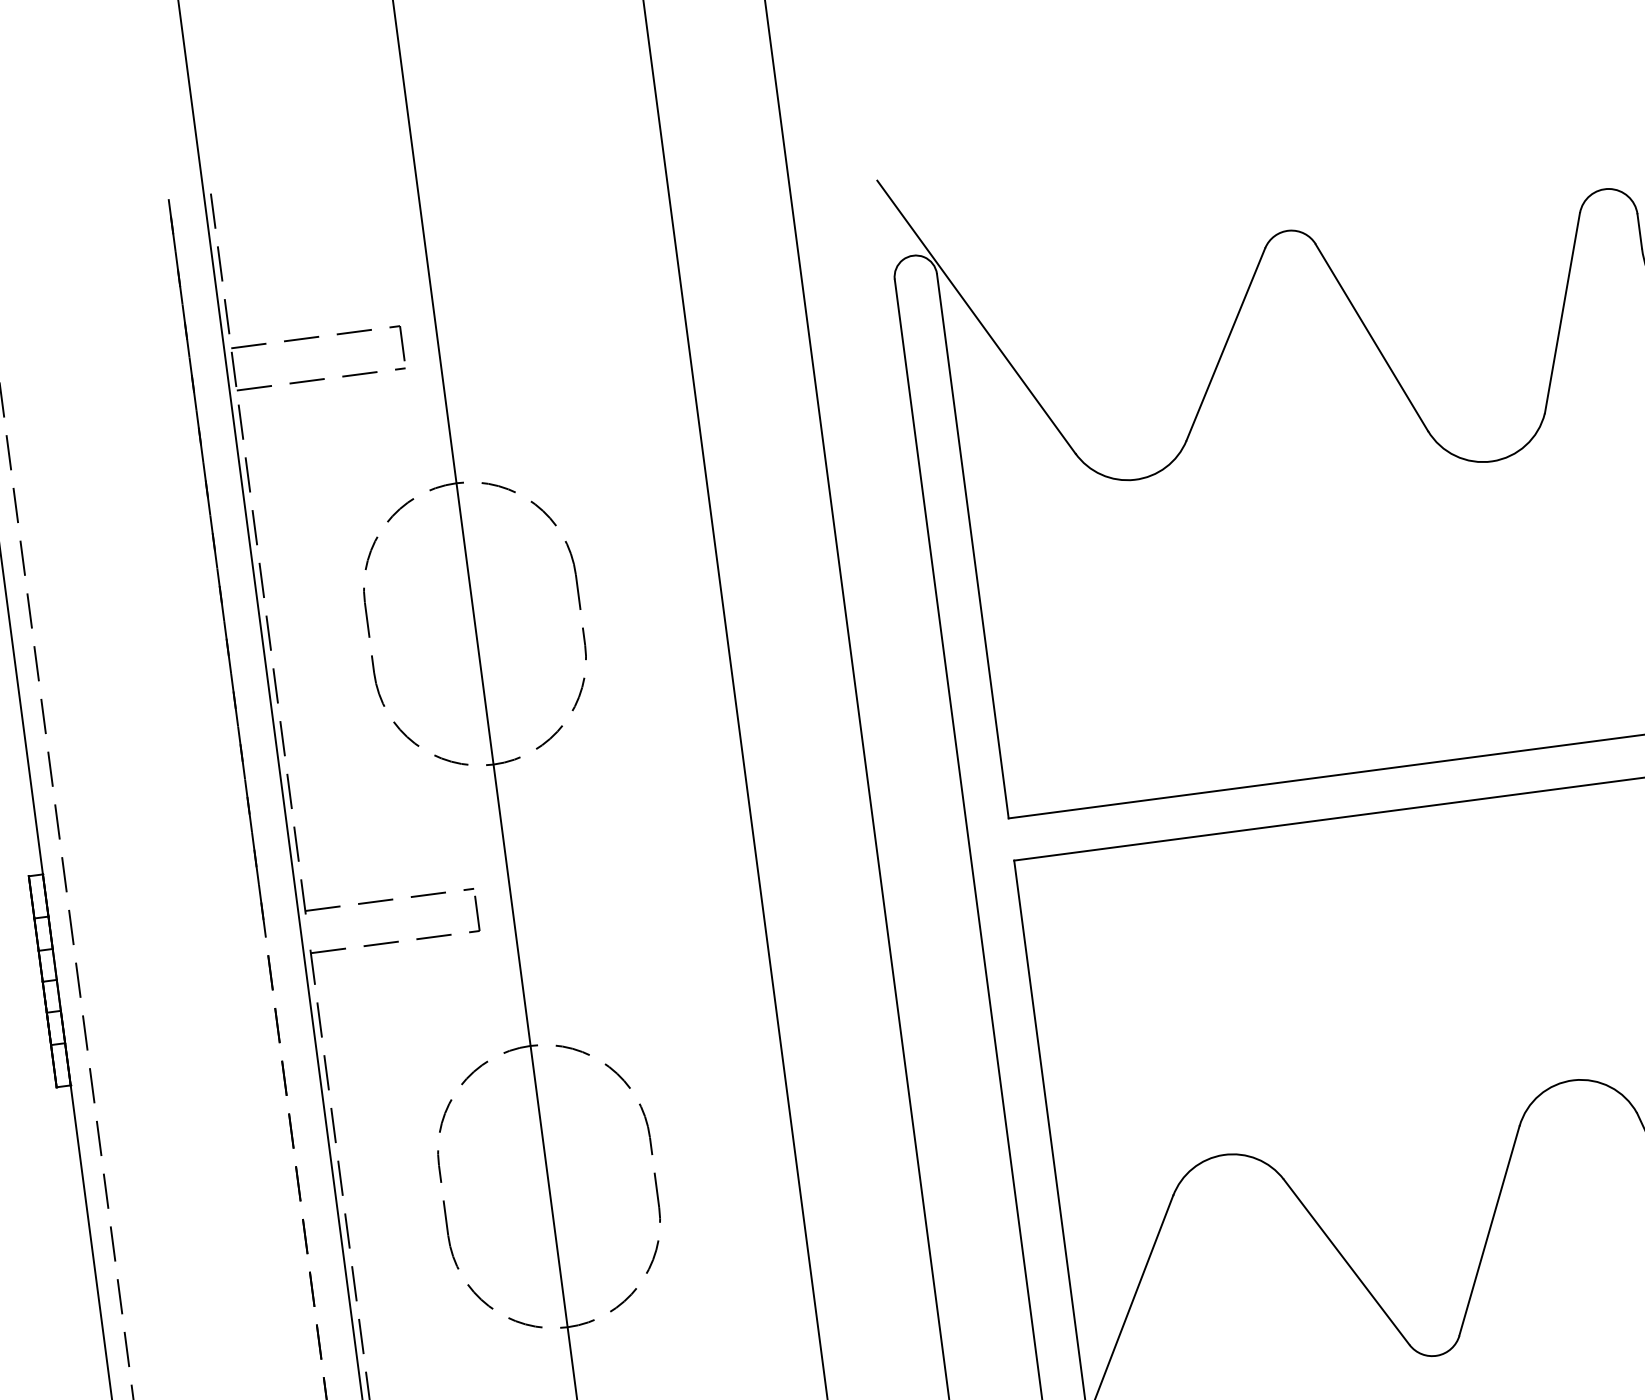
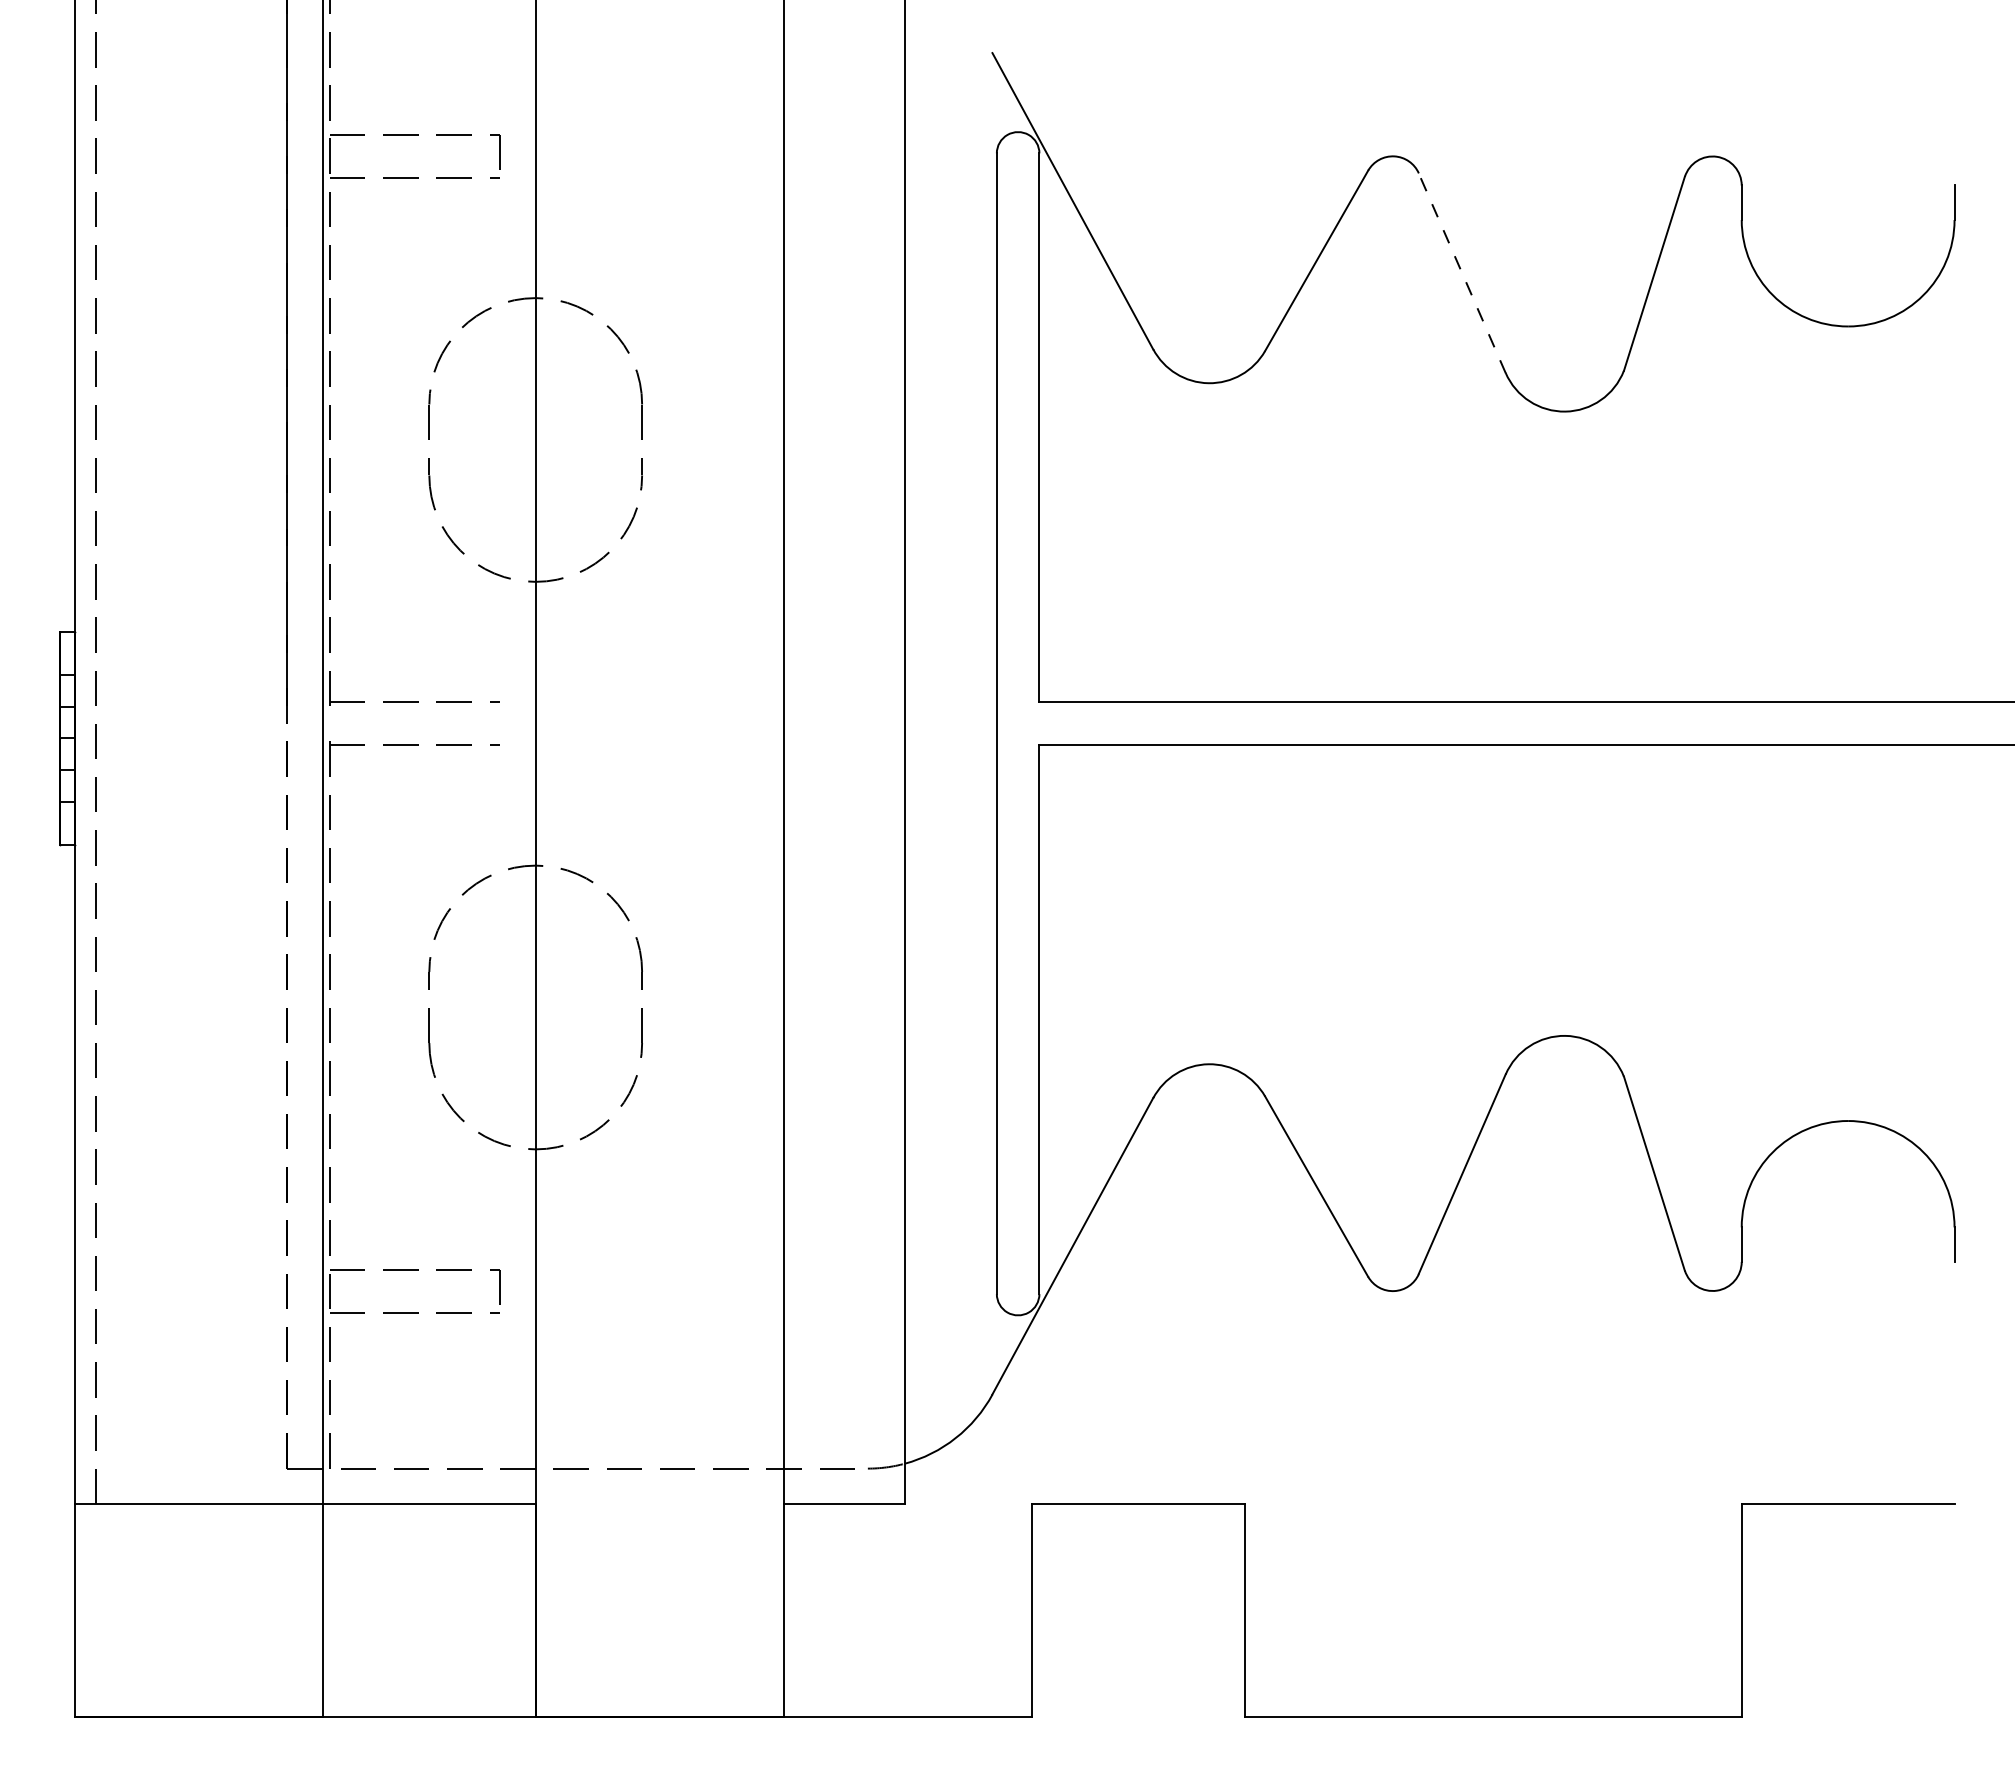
line: (1372, 337) -> (1462, 273), solid -> dashed
line: (477, 909) -> (500, 723), removed

